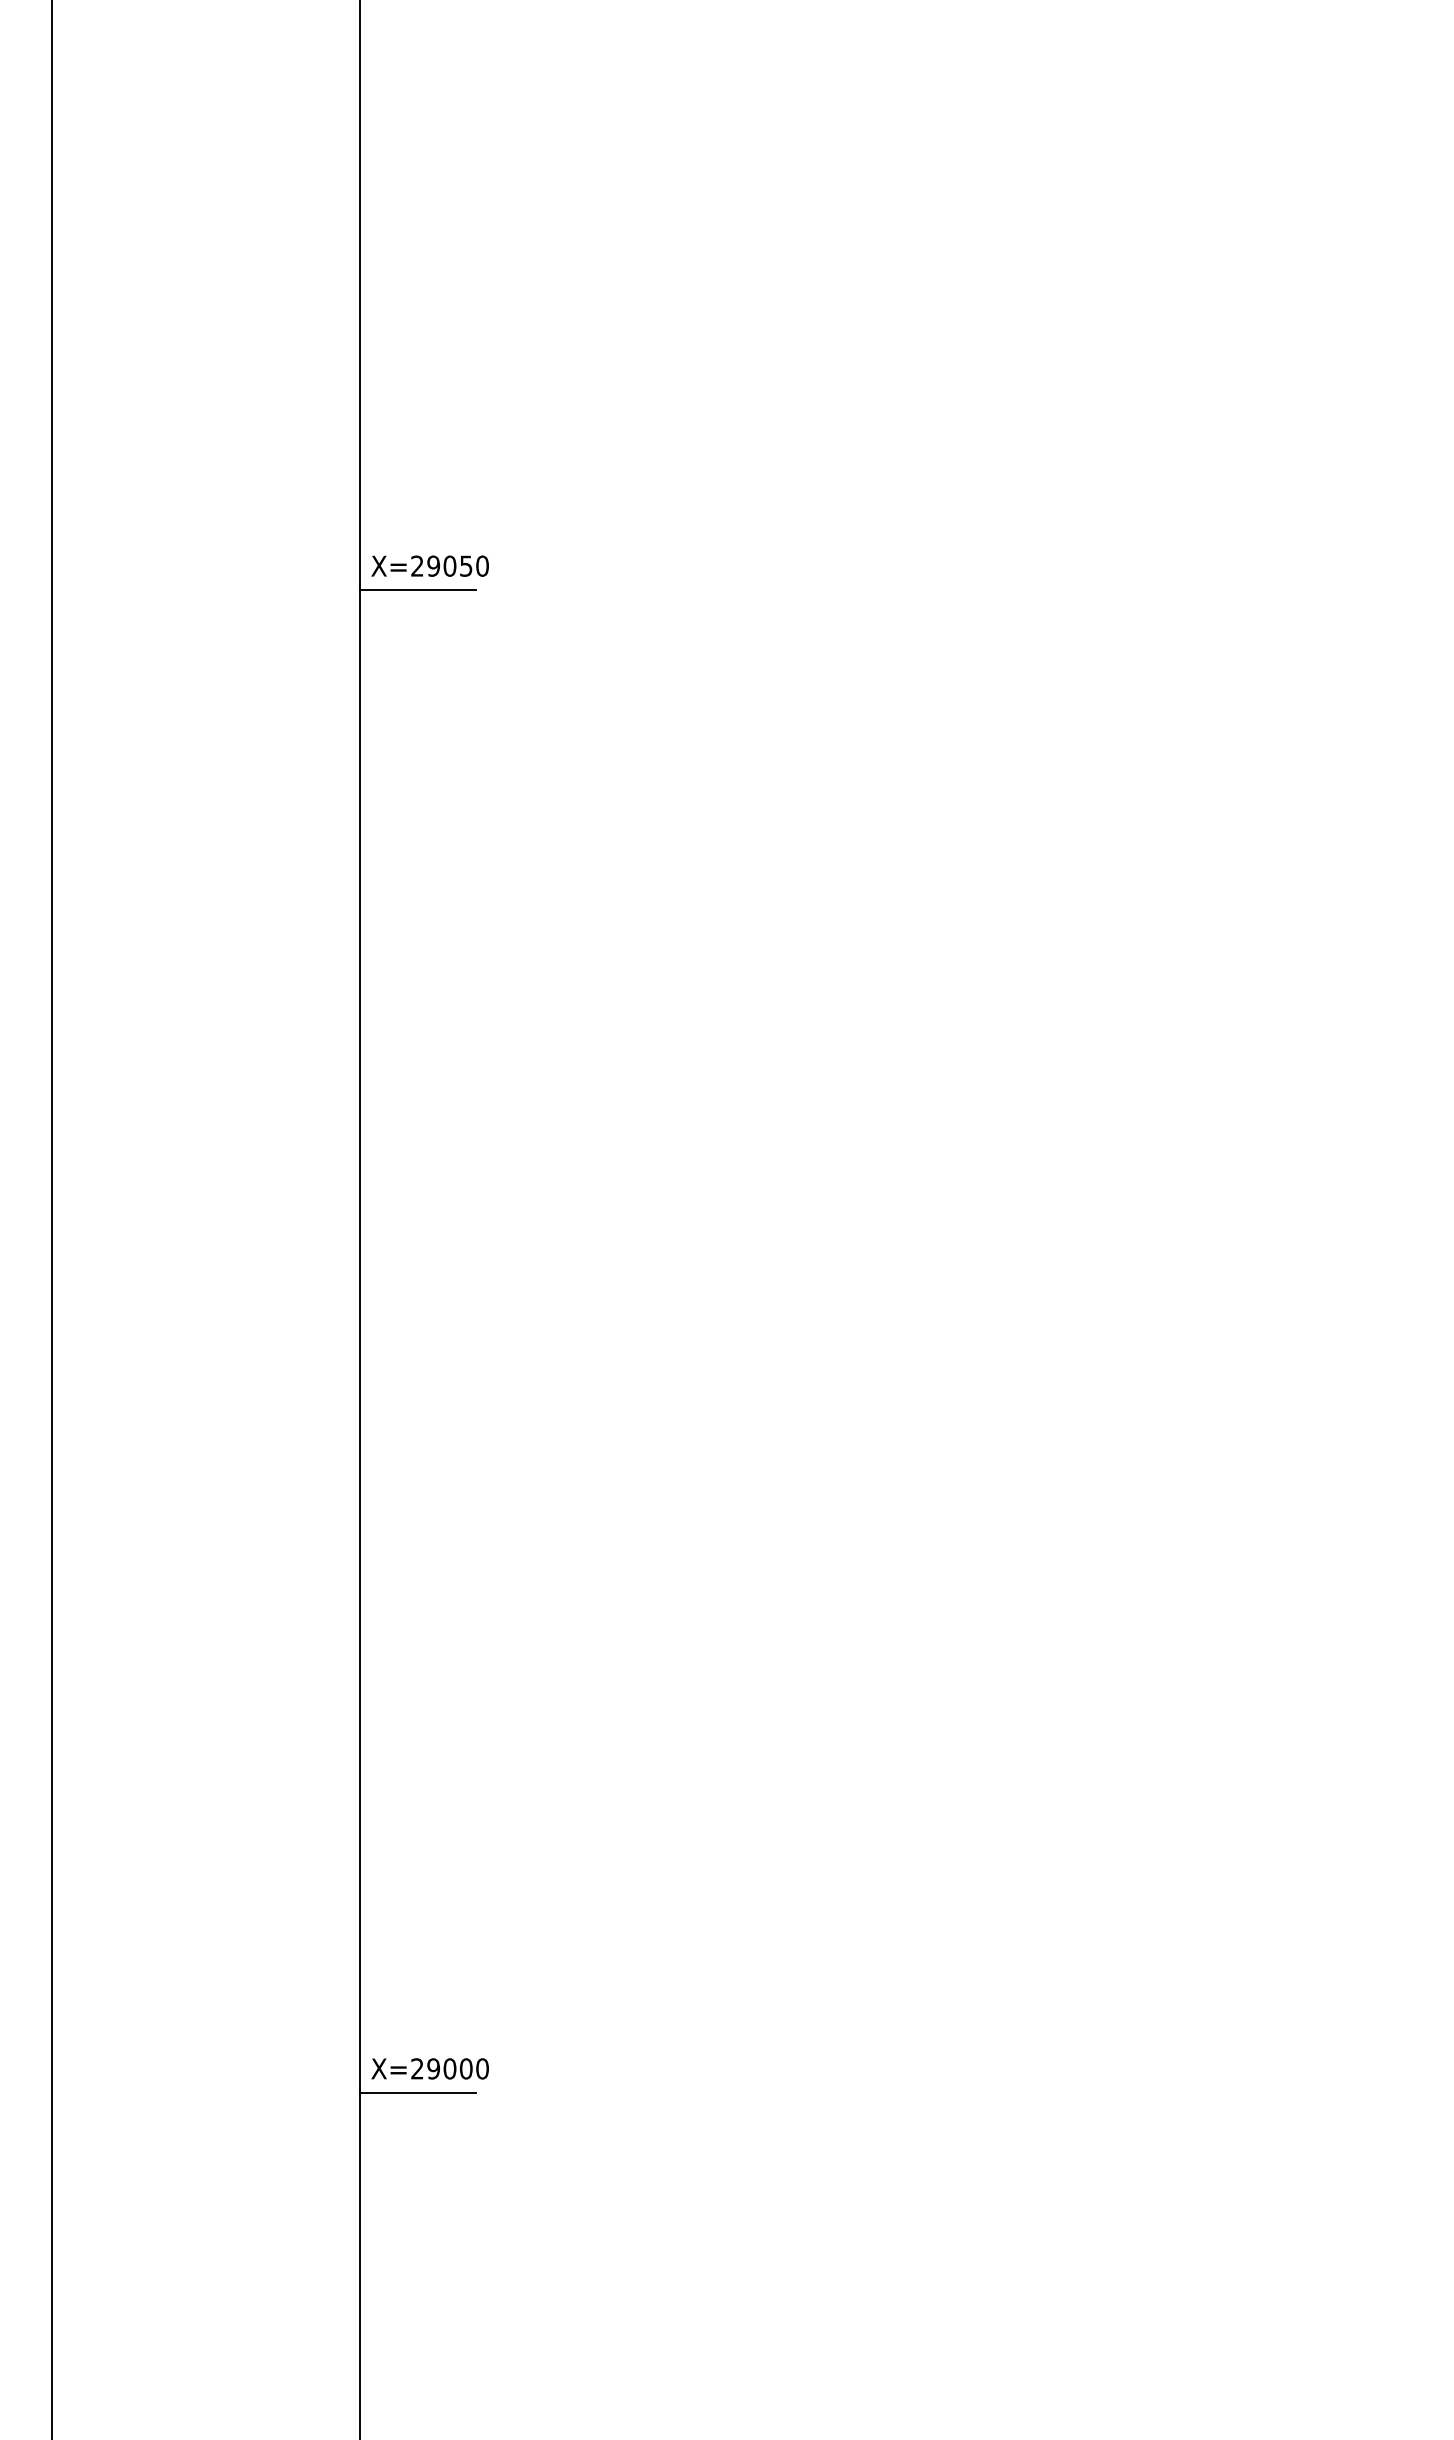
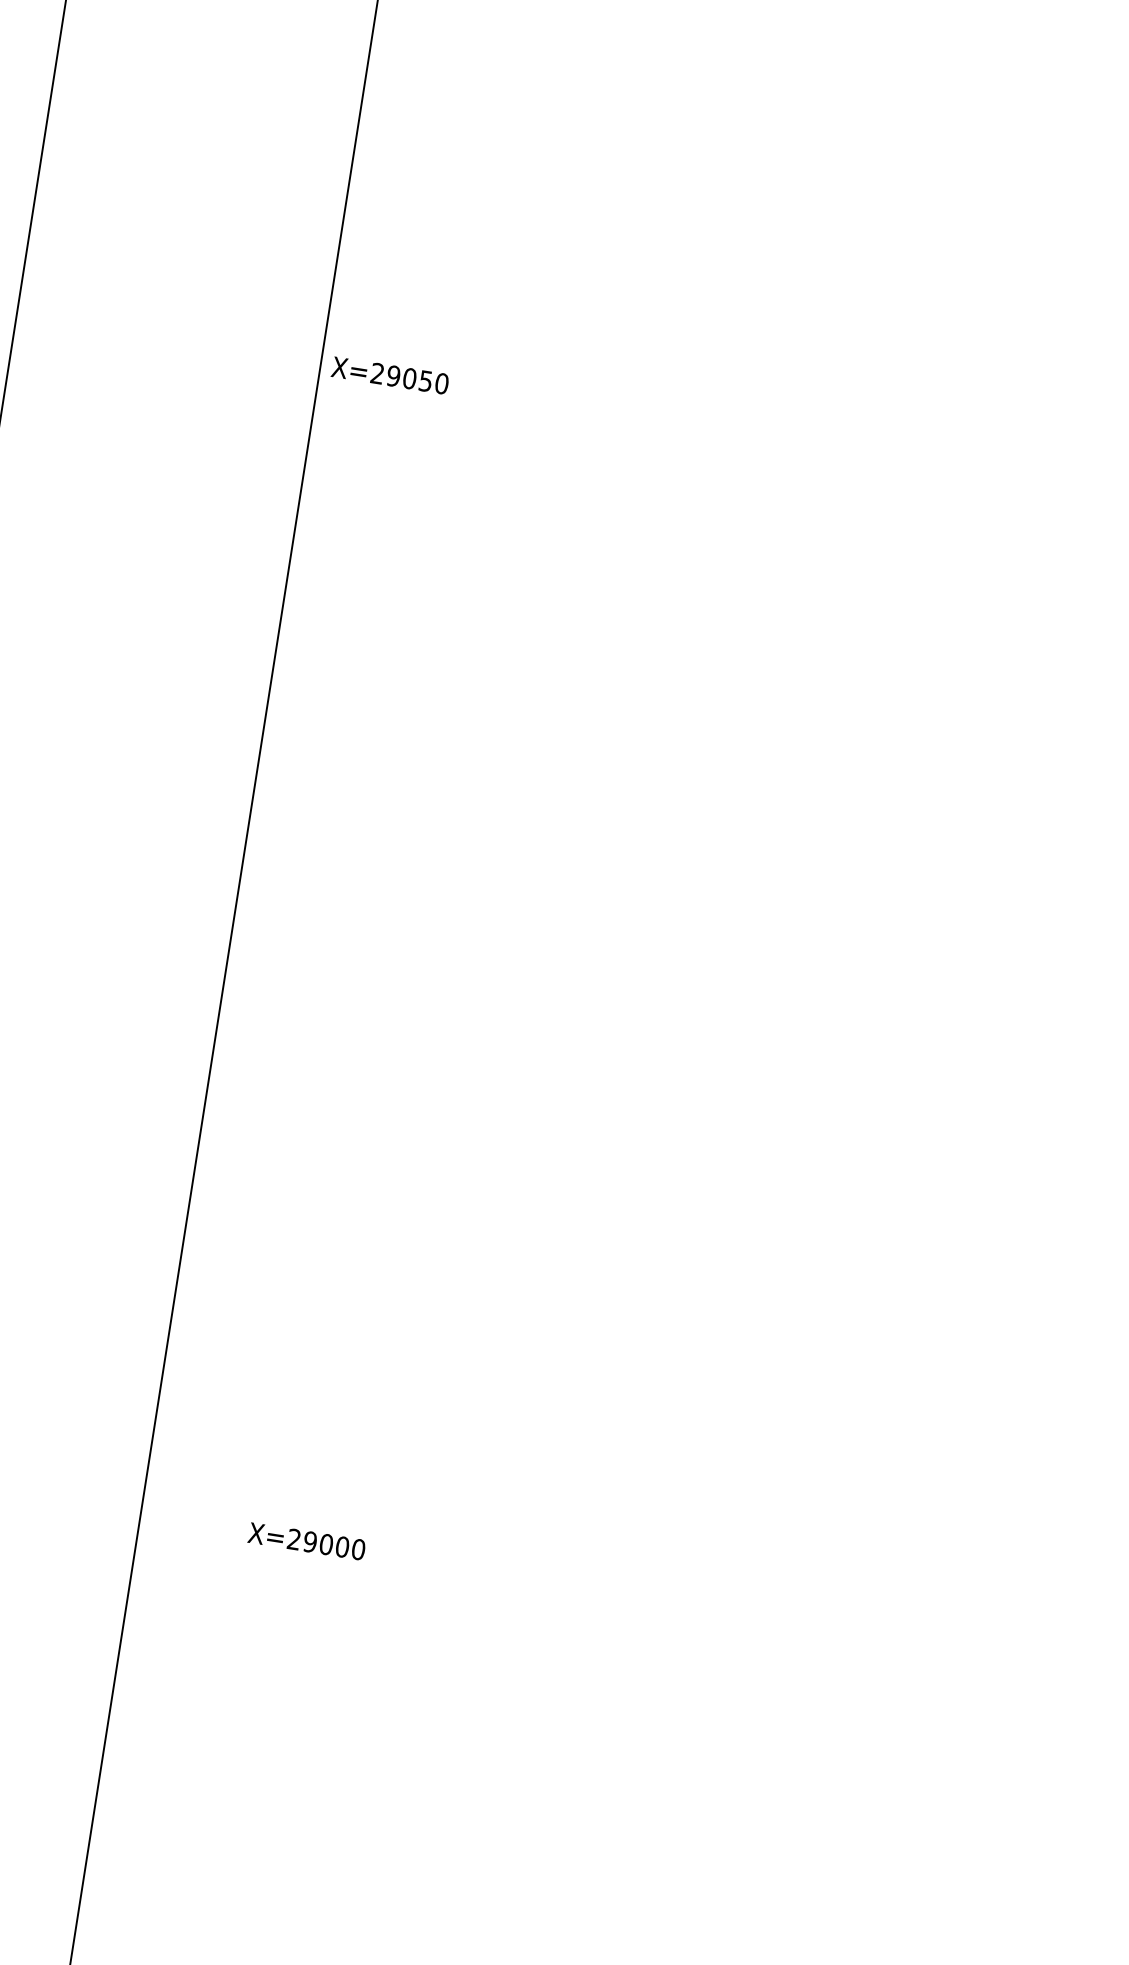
text: (429, 565) -> (389, 374), moved
line: (417, 590) -> (426, 63), removed
text: (429, 2068) -> (306, 1541), moved
line: (417, 2092) -> (193, 1547), removed

